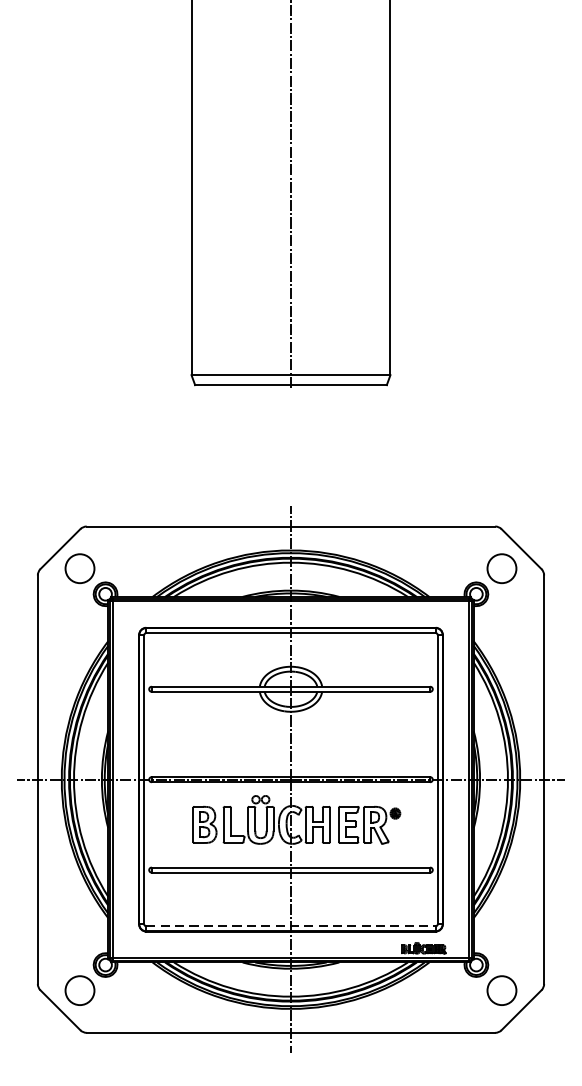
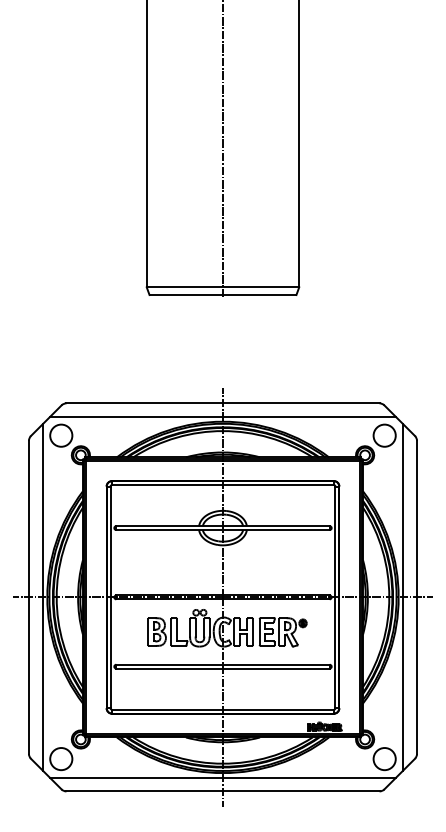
line: (290, 544) -> (222, 417), added
line: (55, 779) -> (42, 597), added
line: (526, 779) -> (403, 597), added
line: (290, 925) -> (222, 709), dashed -> solid
line: (290, 1014) -> (222, 777), added

